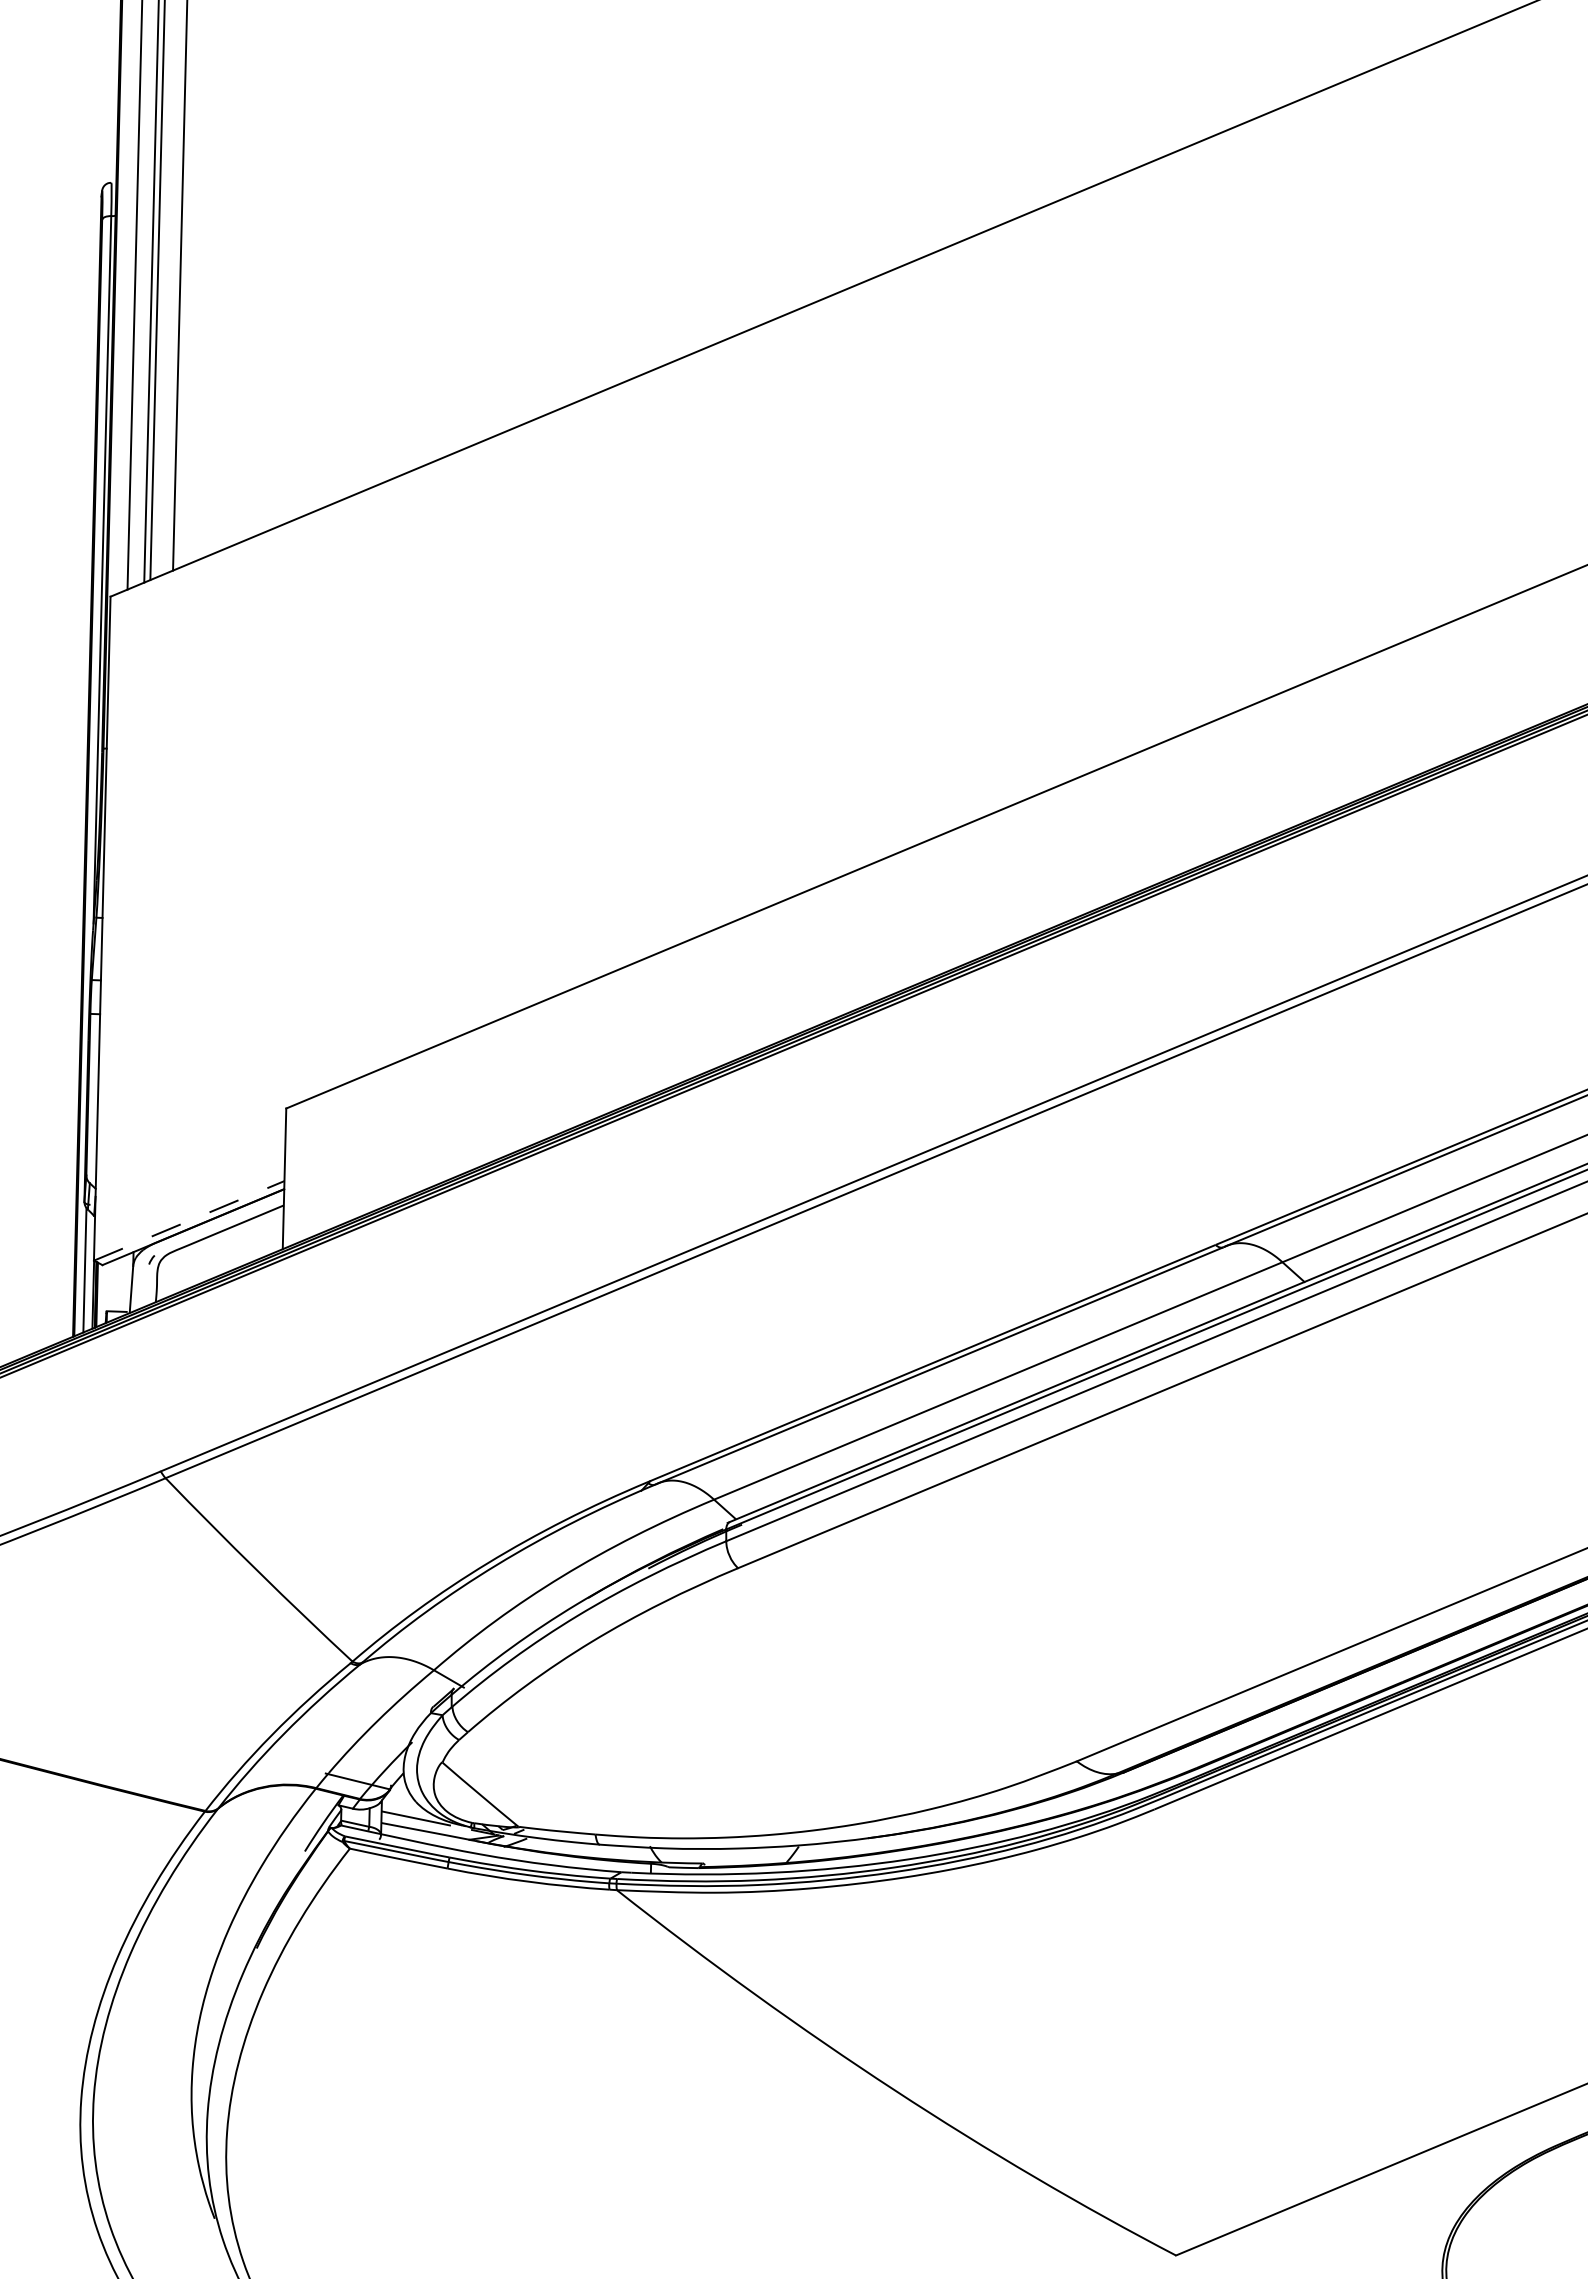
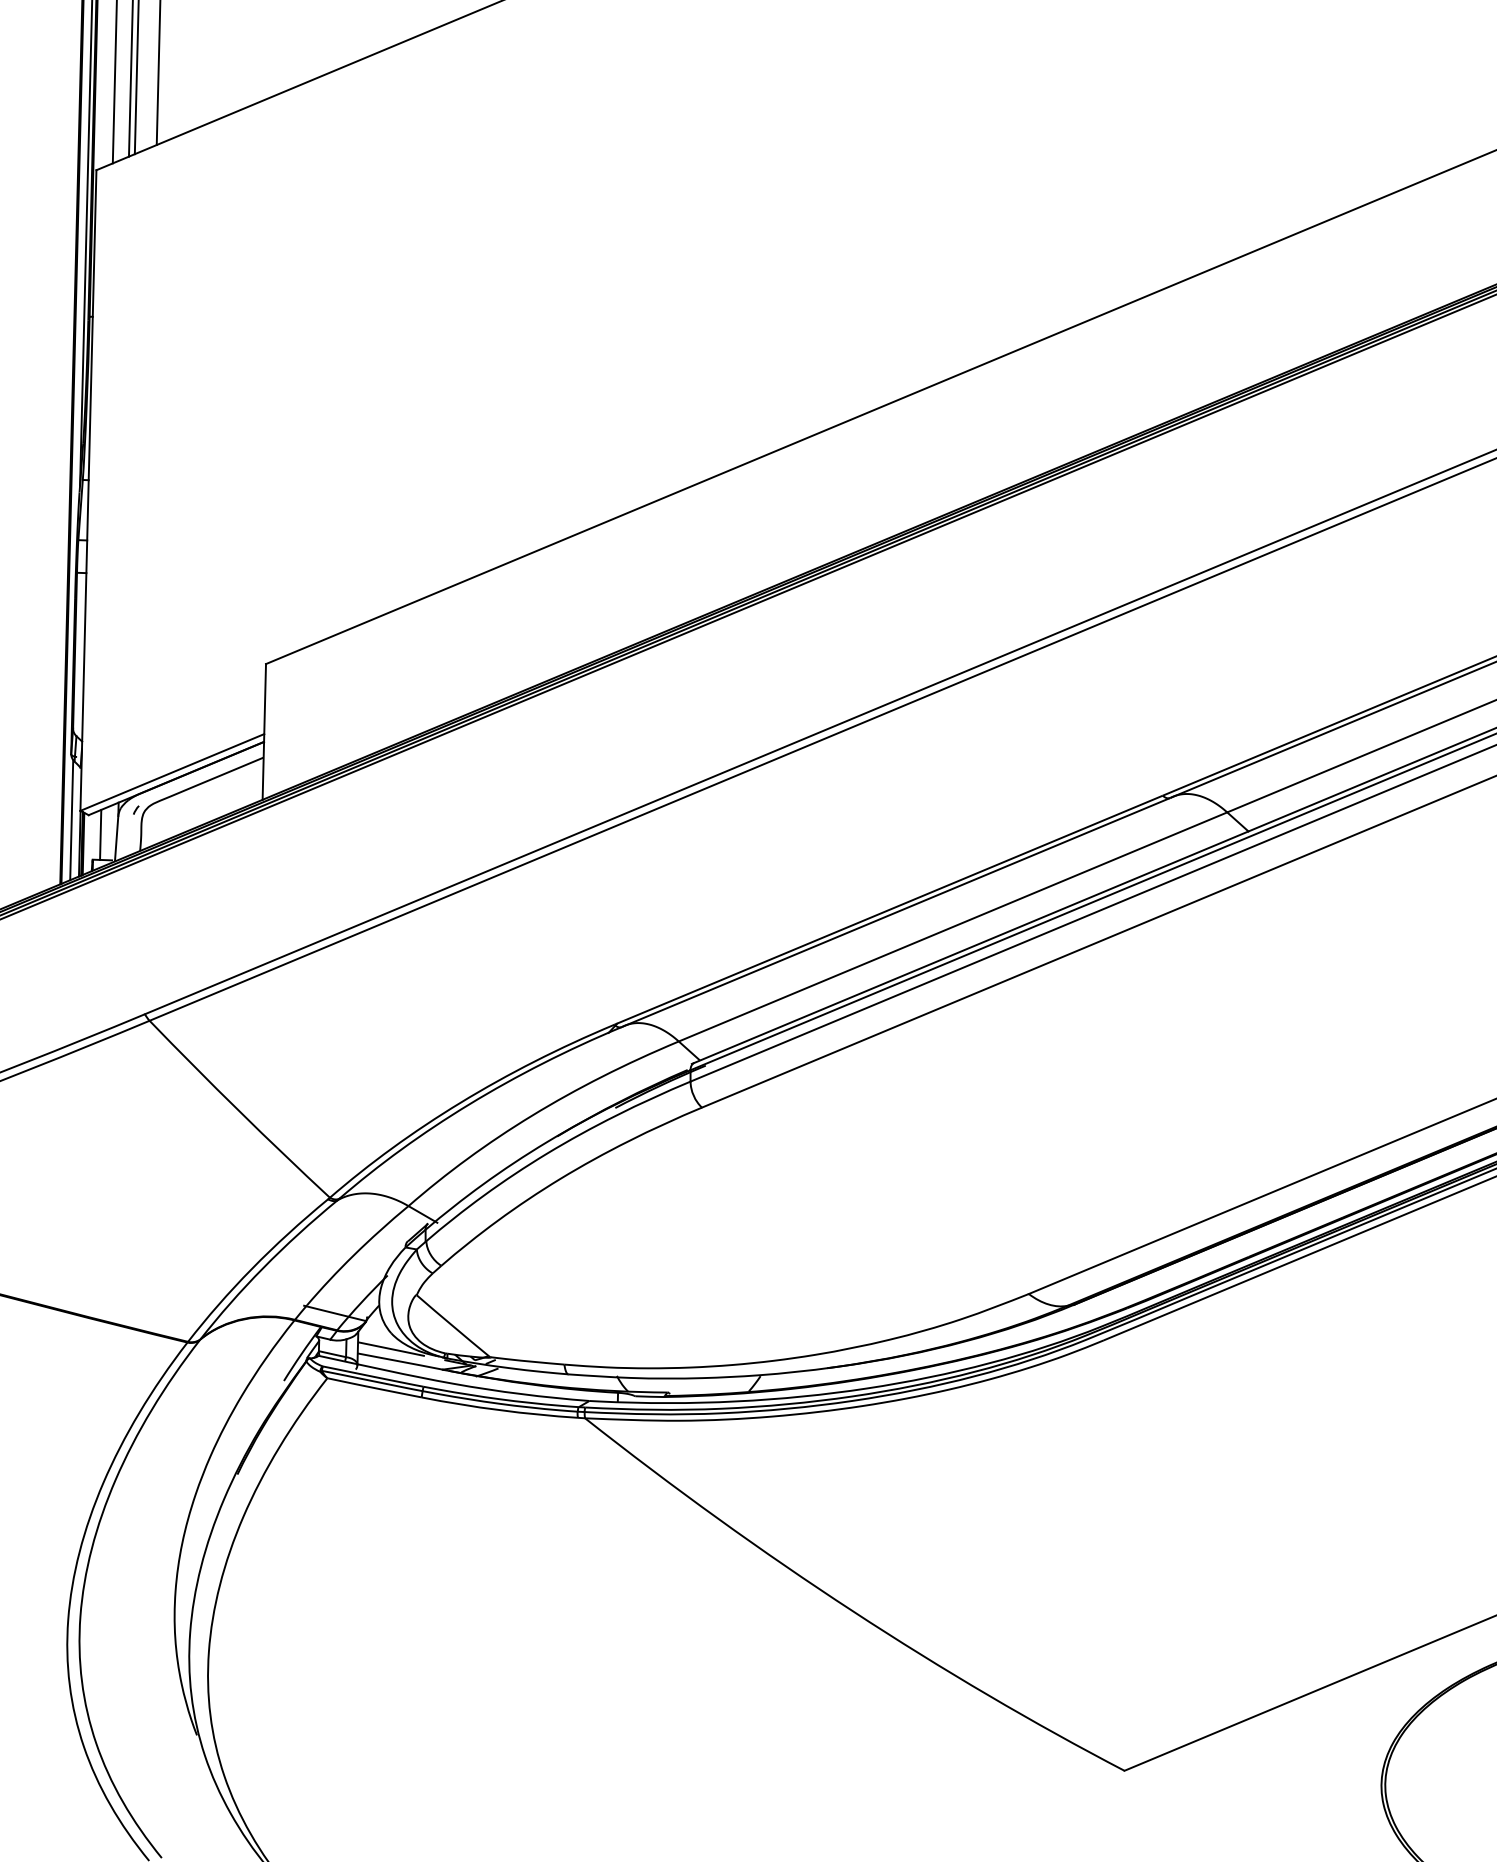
line: (189, 1220) -> (172, 772), dashed -> solid
line: (114, 1285) -> (100, 834), added

